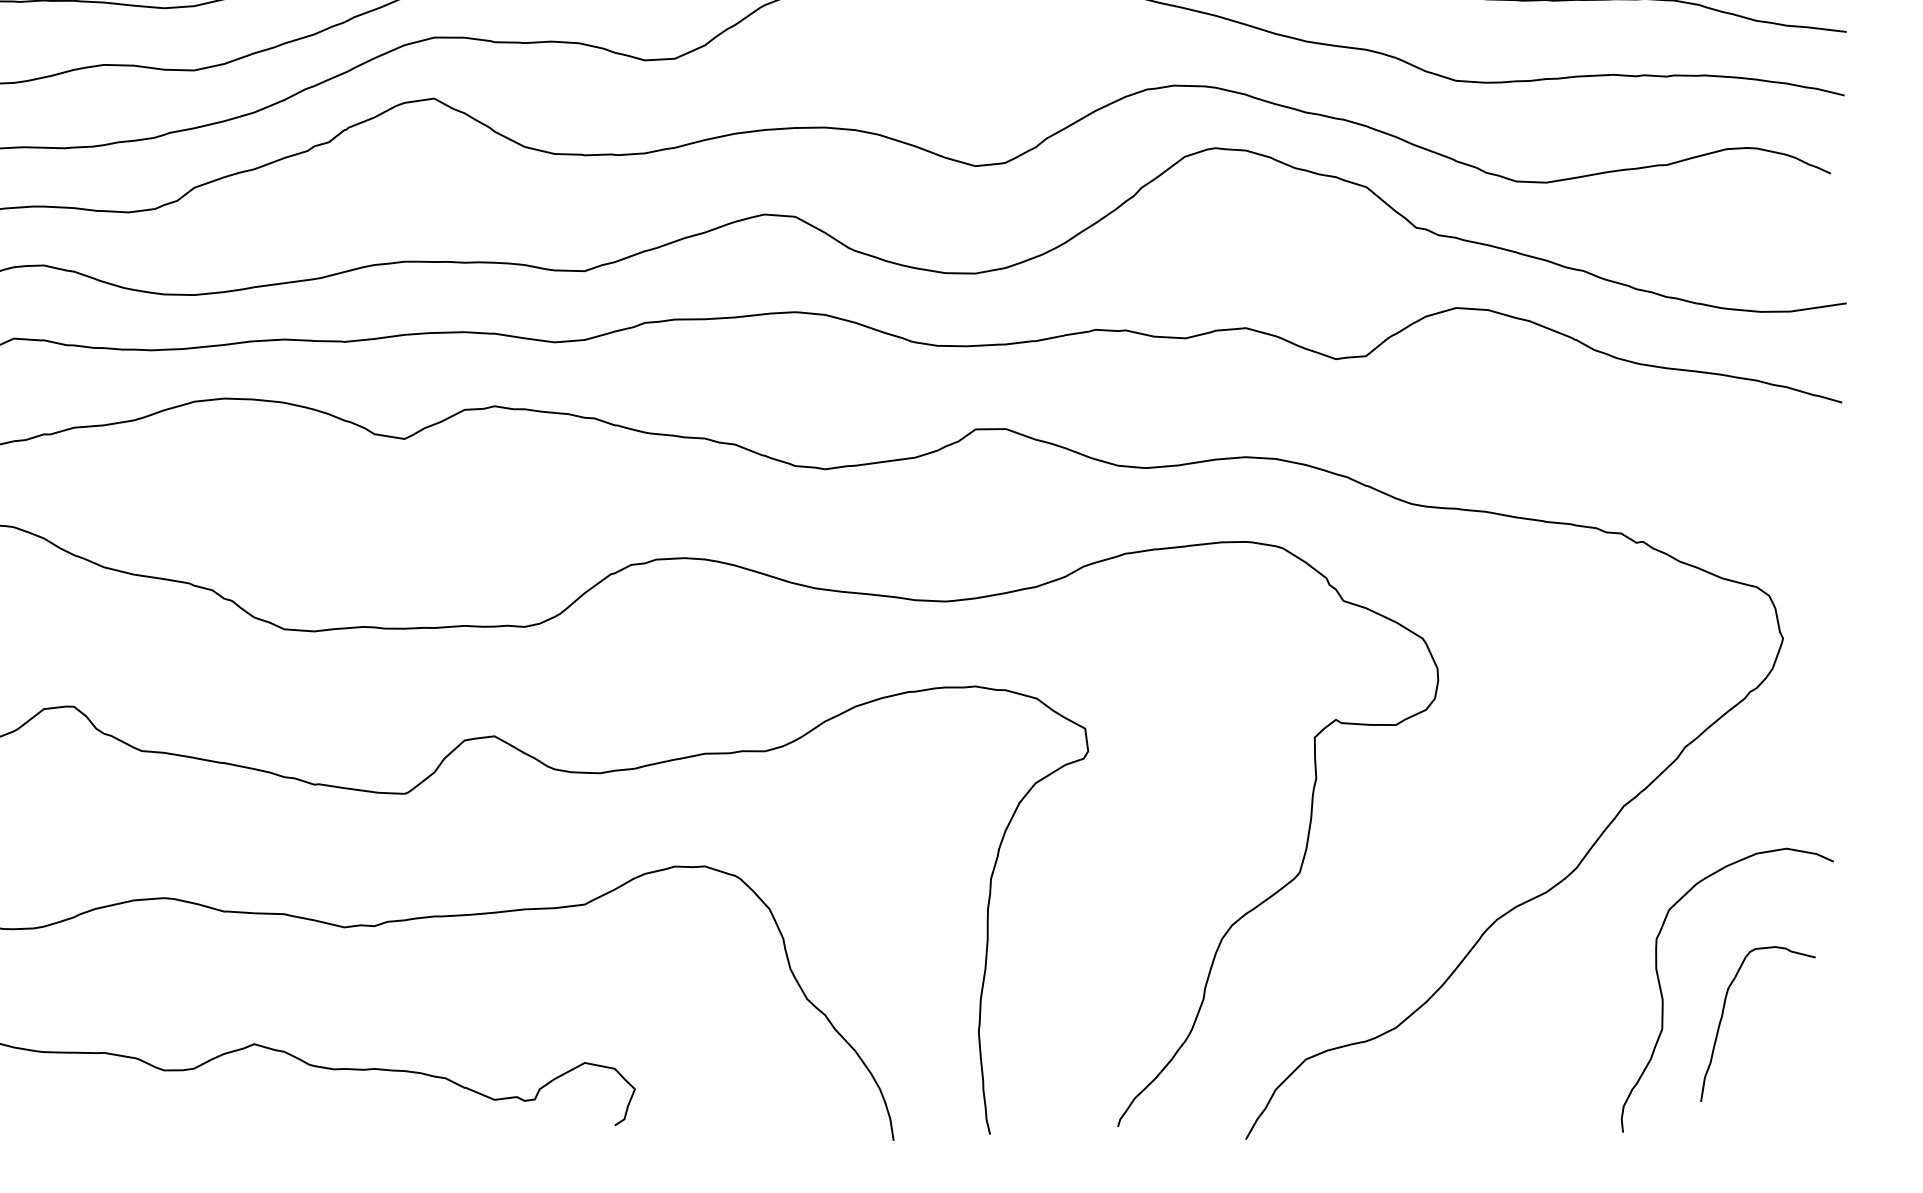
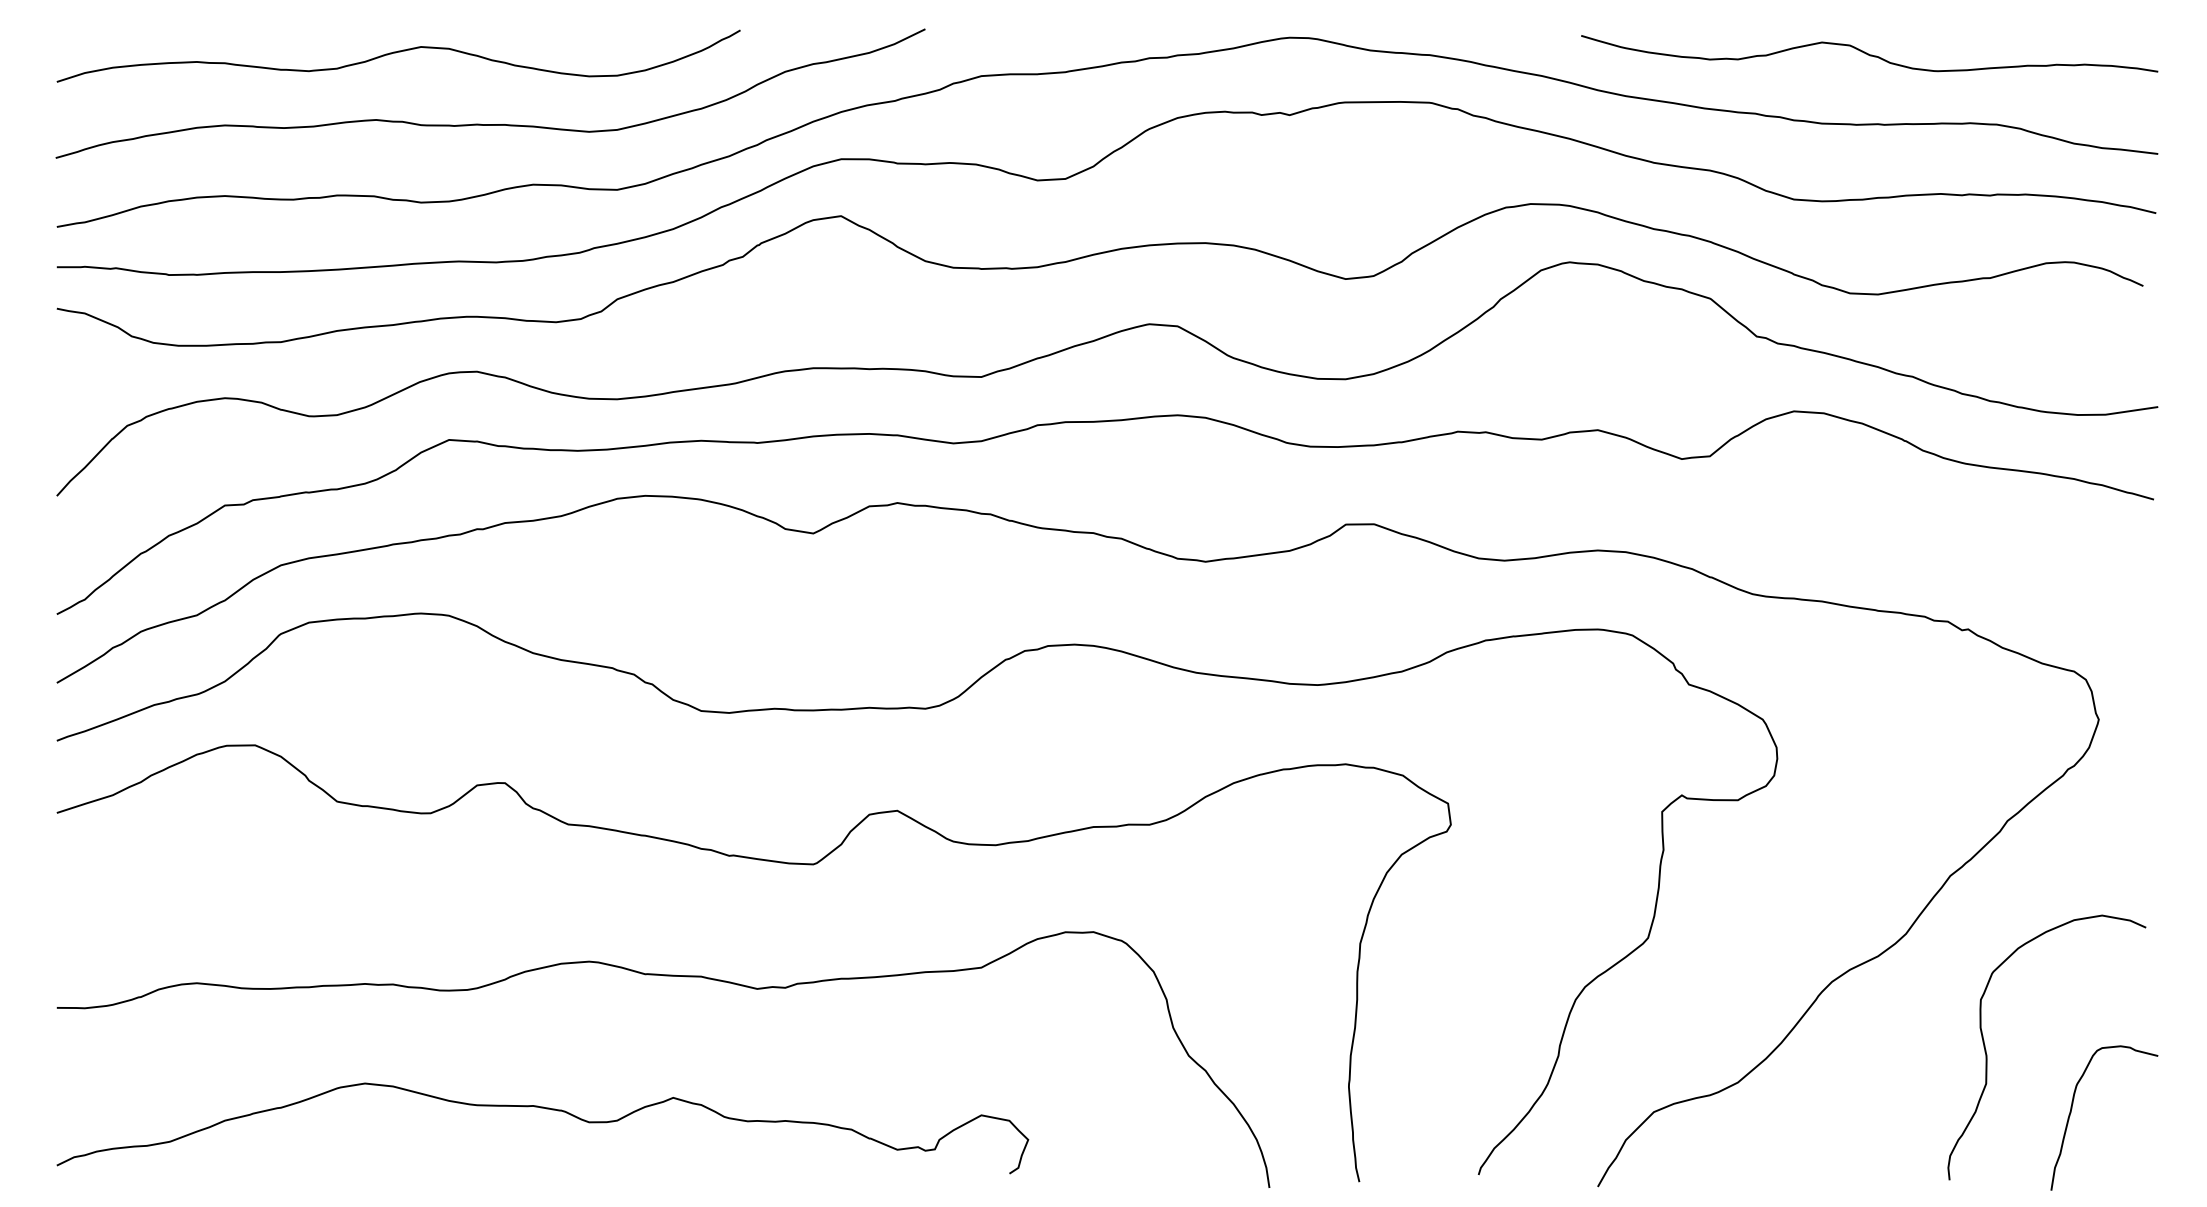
curve: (1723, 1014) -> (2072, 1109), moved

